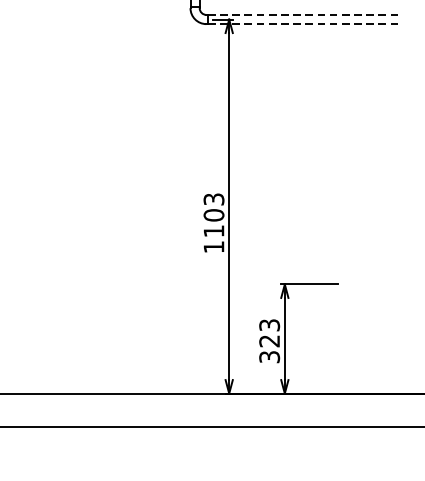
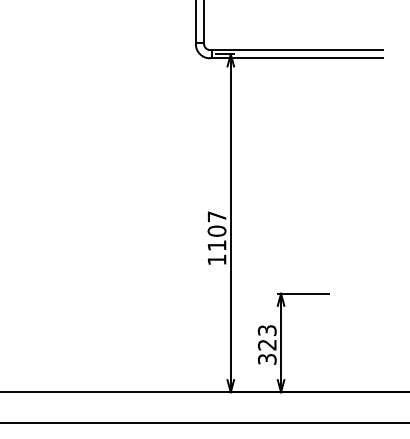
line: (303, 15) -> (297, 50), dashed -> solid
line: (303, 24) -> (297, 58), dashed -> solid
text: (213, 199) -> (216, 216), 1103 -> 1107

